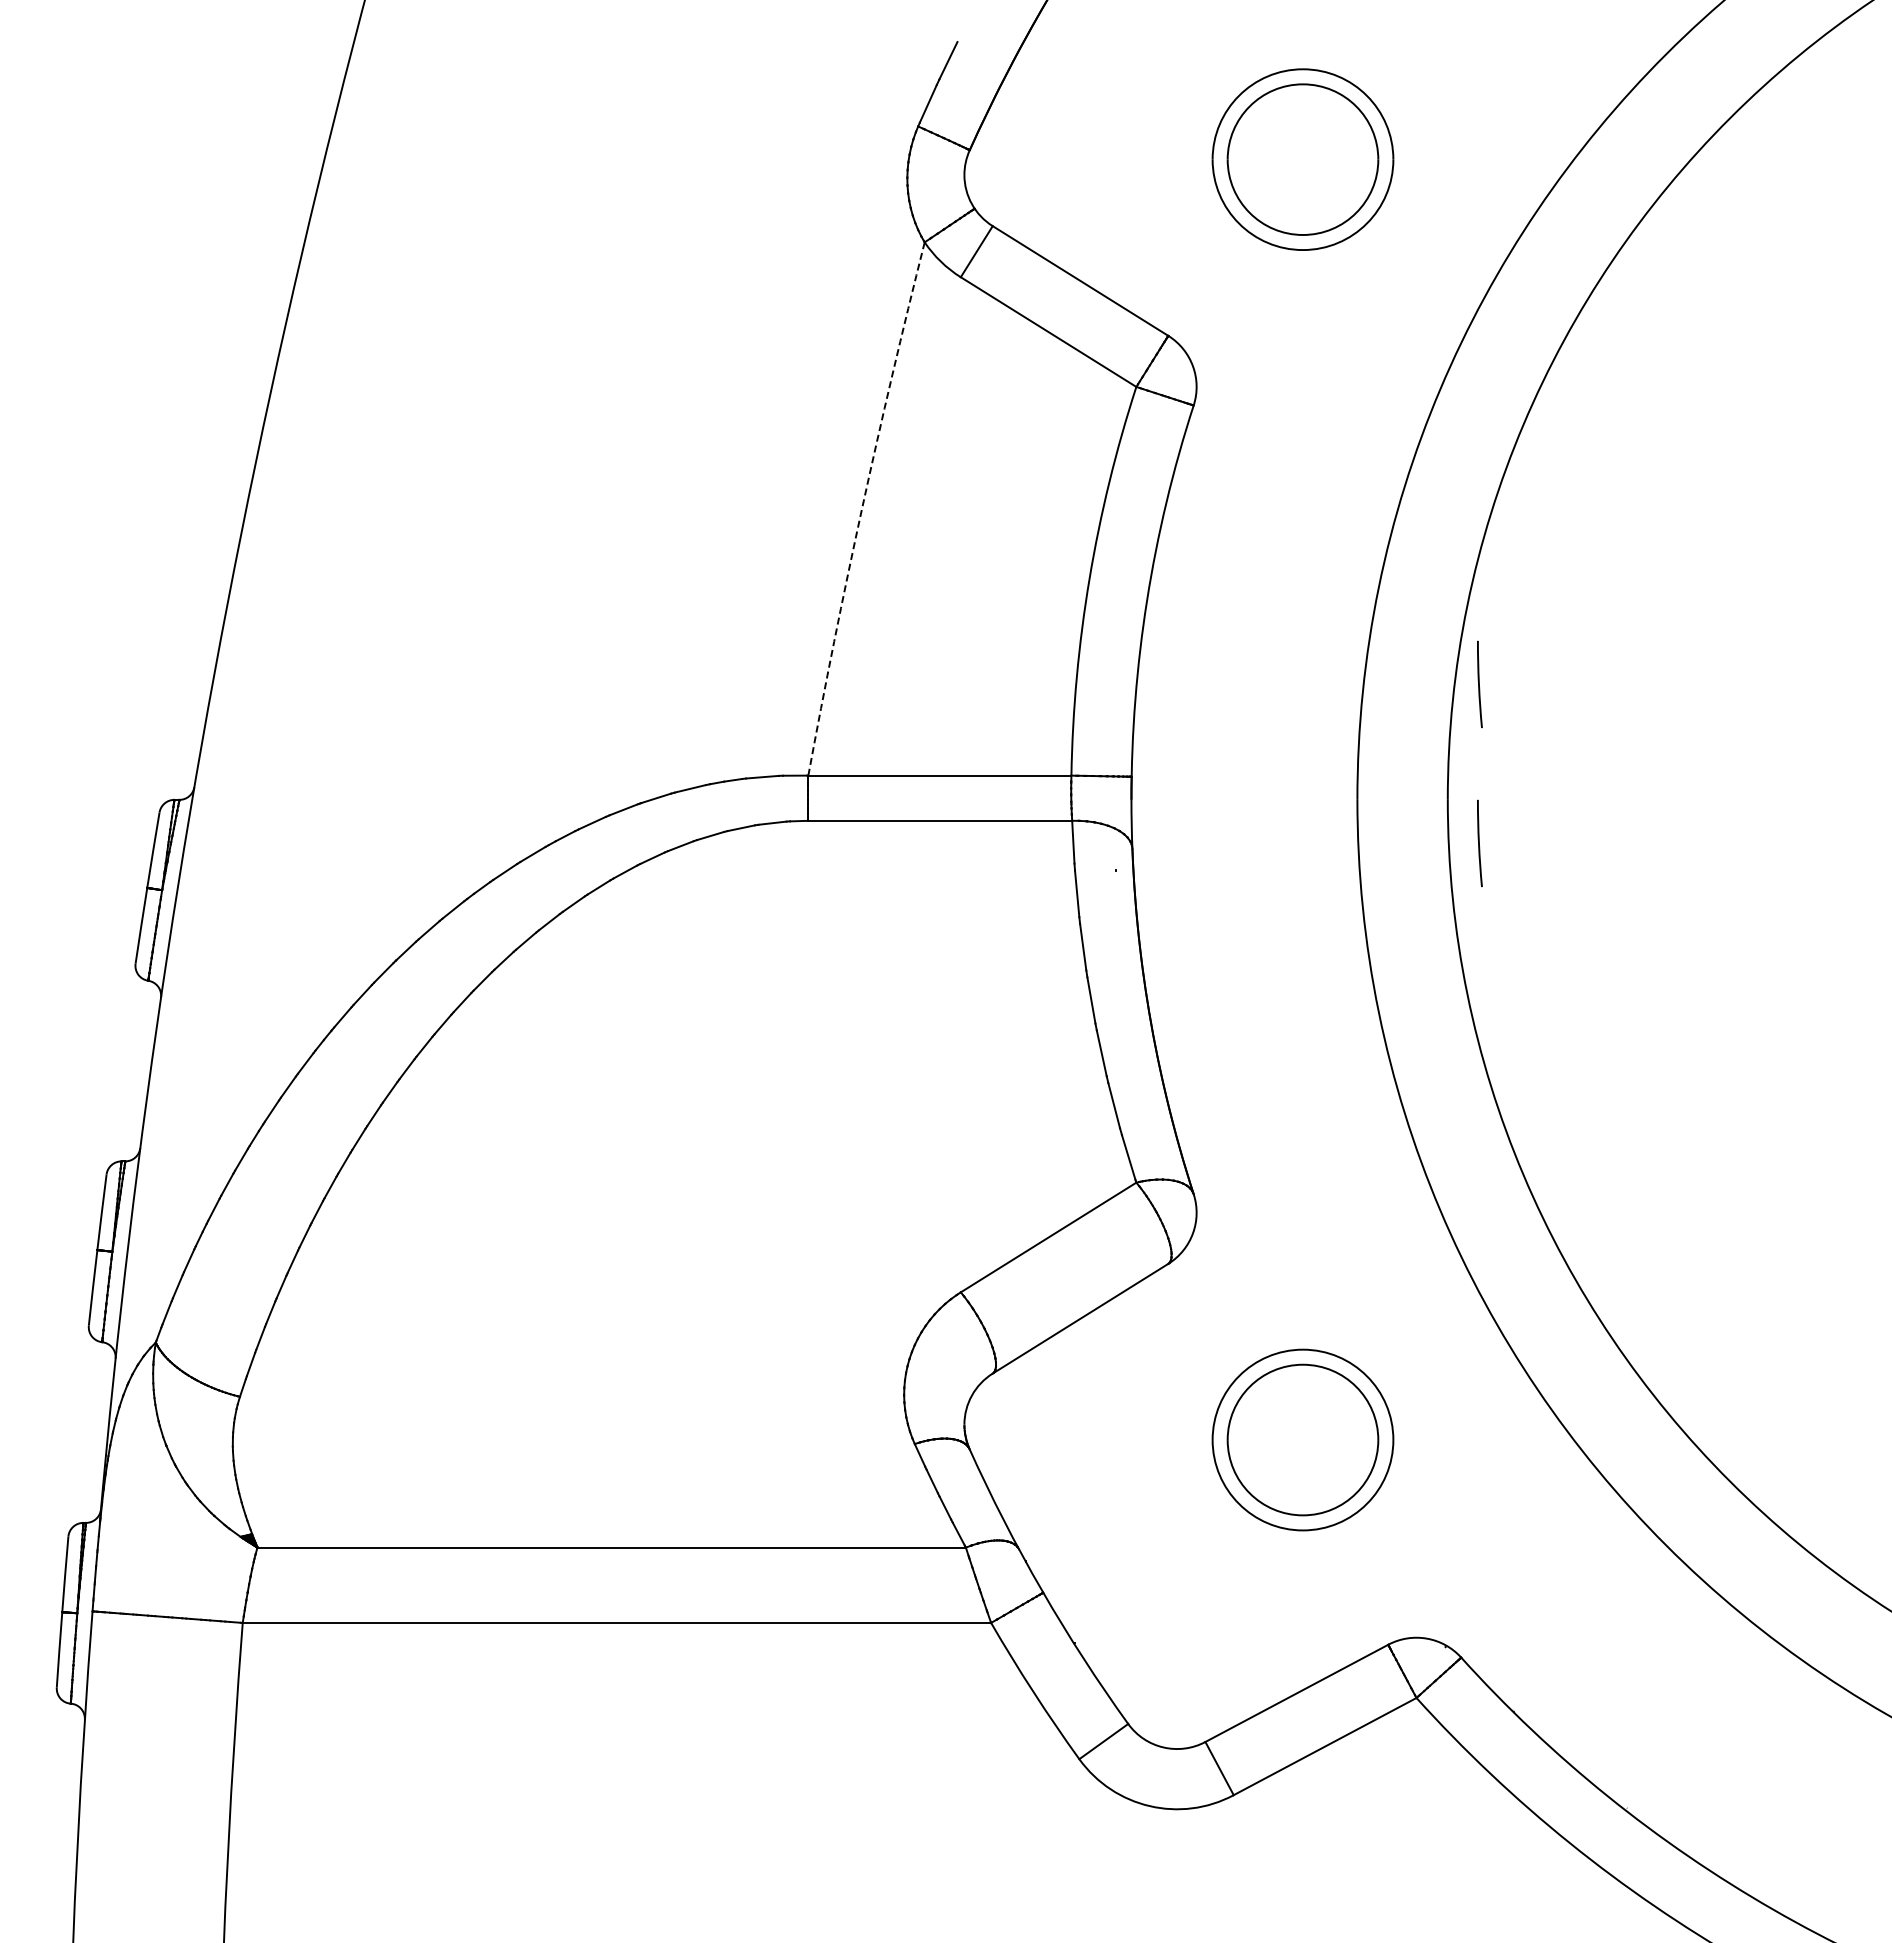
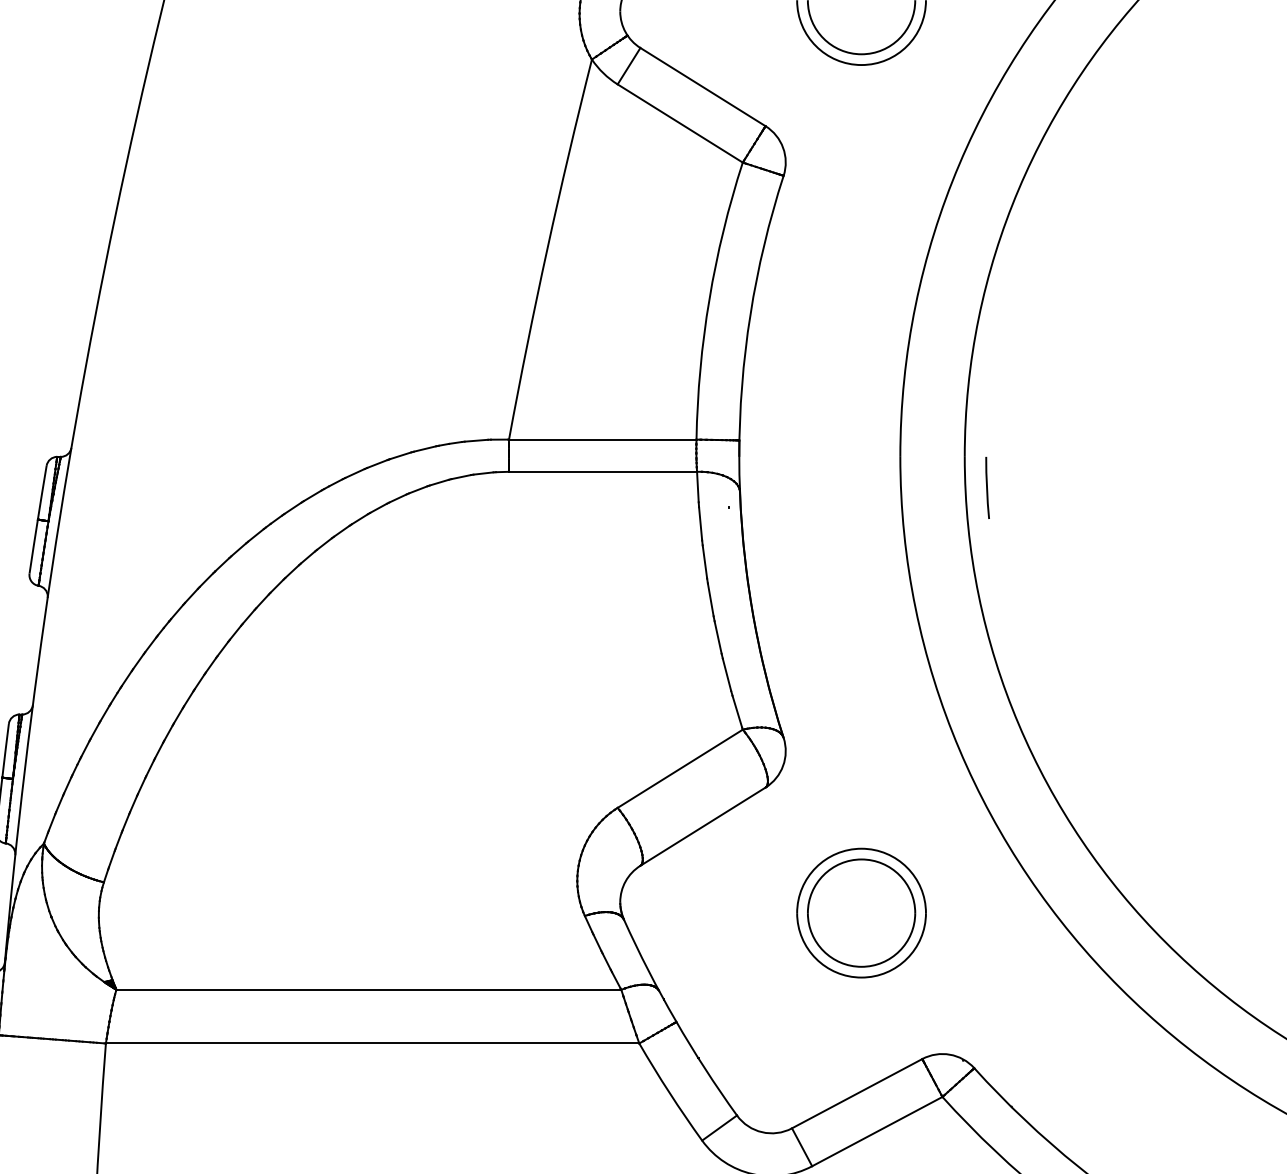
arc: (862, 508) -> (547, 249), dashed -> solid
line: (1479, 684) -> (987, 374), removed

